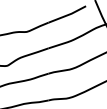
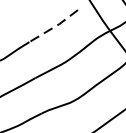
line: (67, 15) -> (54, 27), solid -> dashed

